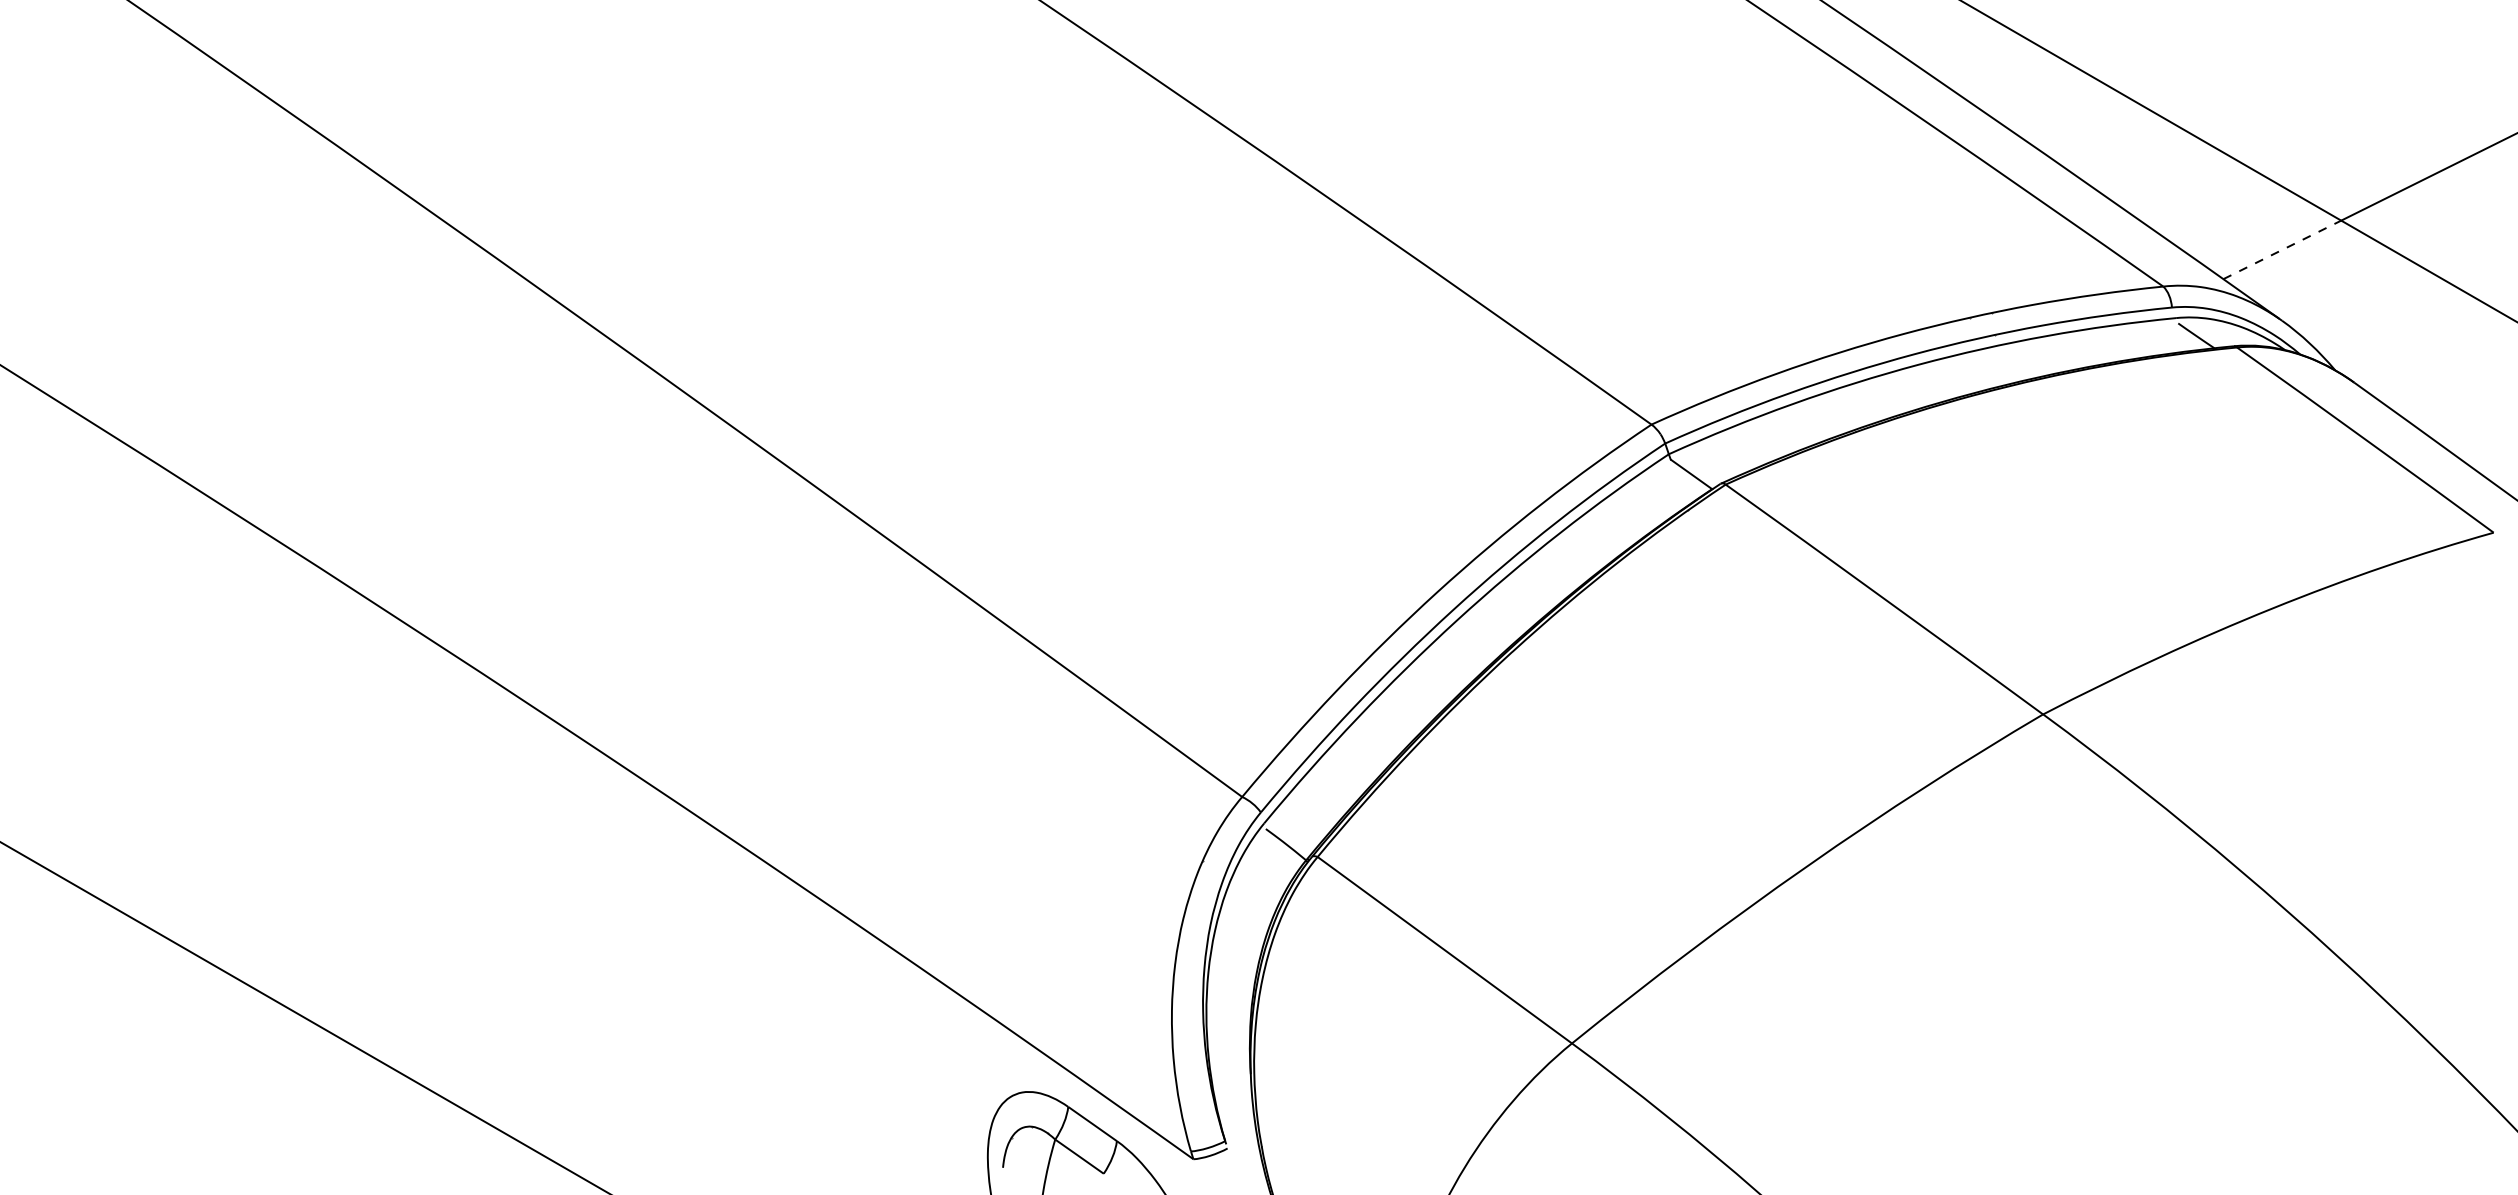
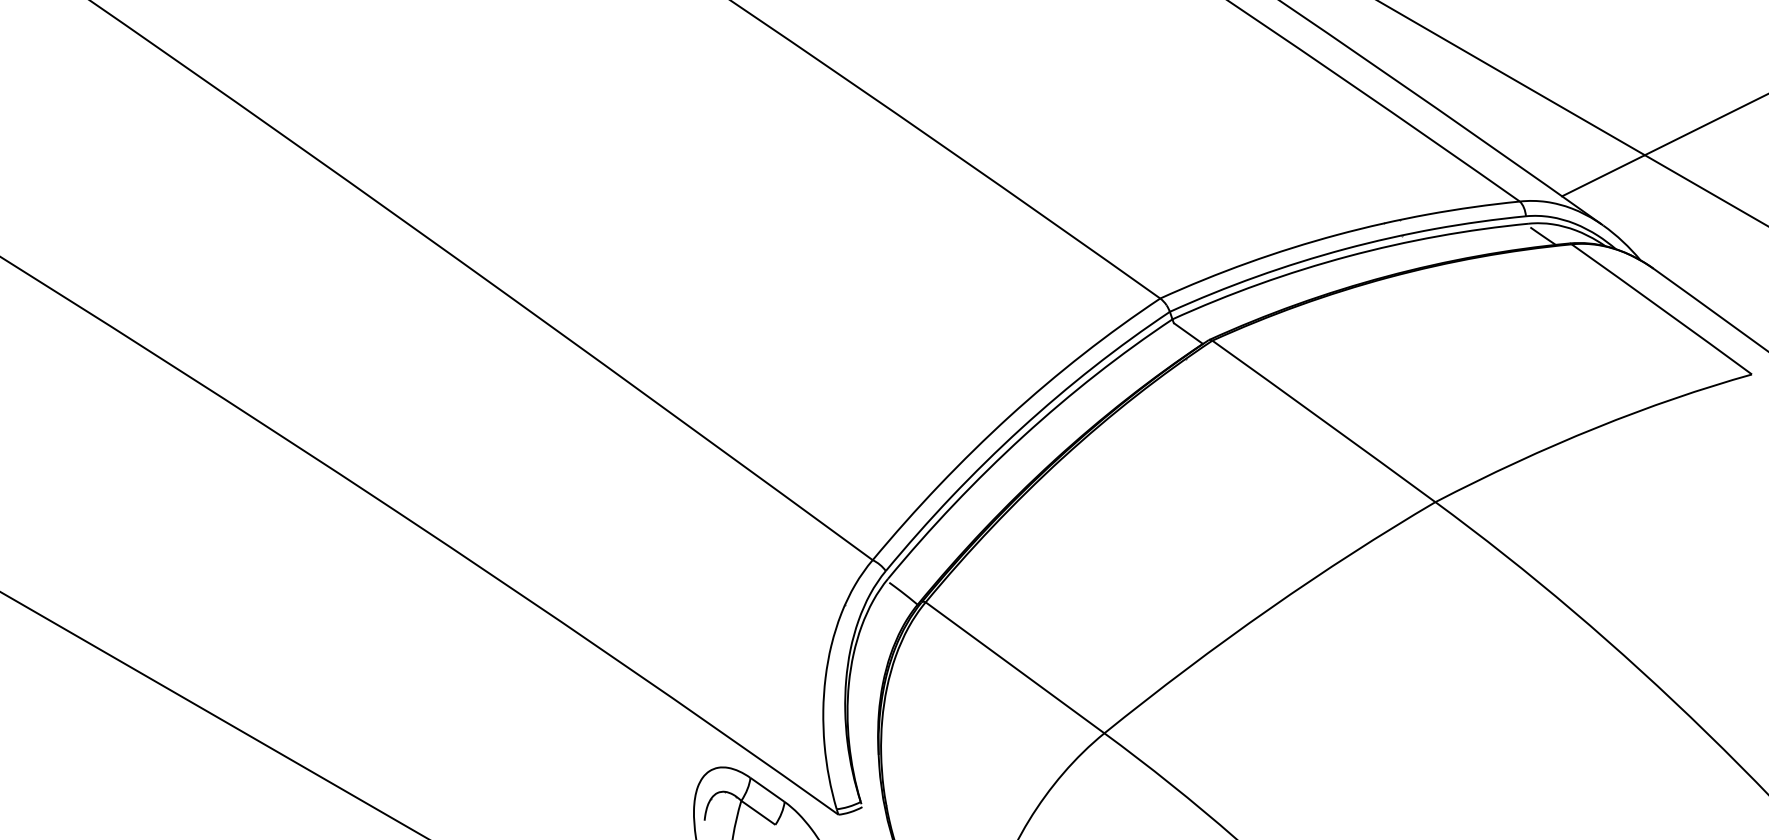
line: (2282, 249) -> (1603, 175), dashed -> solid

